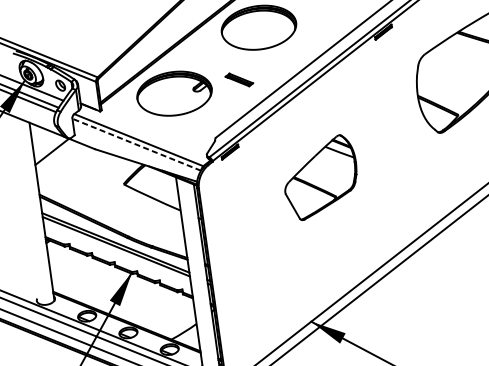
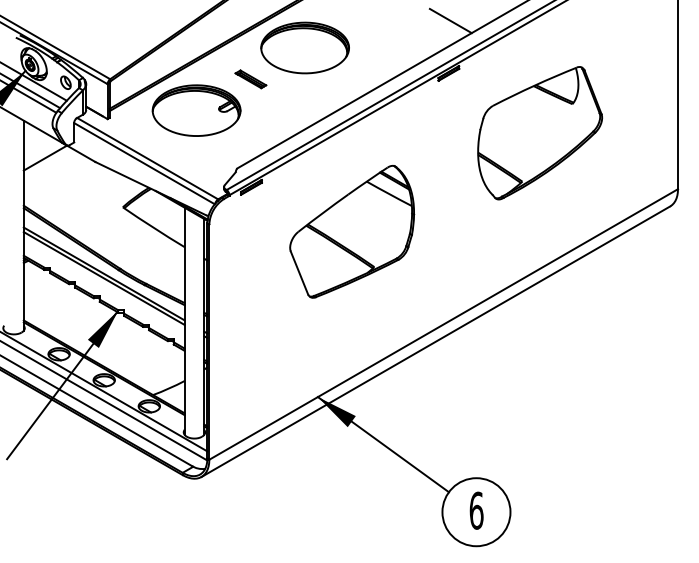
part: (239, 80) -> (250, 79), moved
line: (136, 144) -> (144, 163), dashed -> solid
part: (320, 177) -> (352, 231), size x1.43

